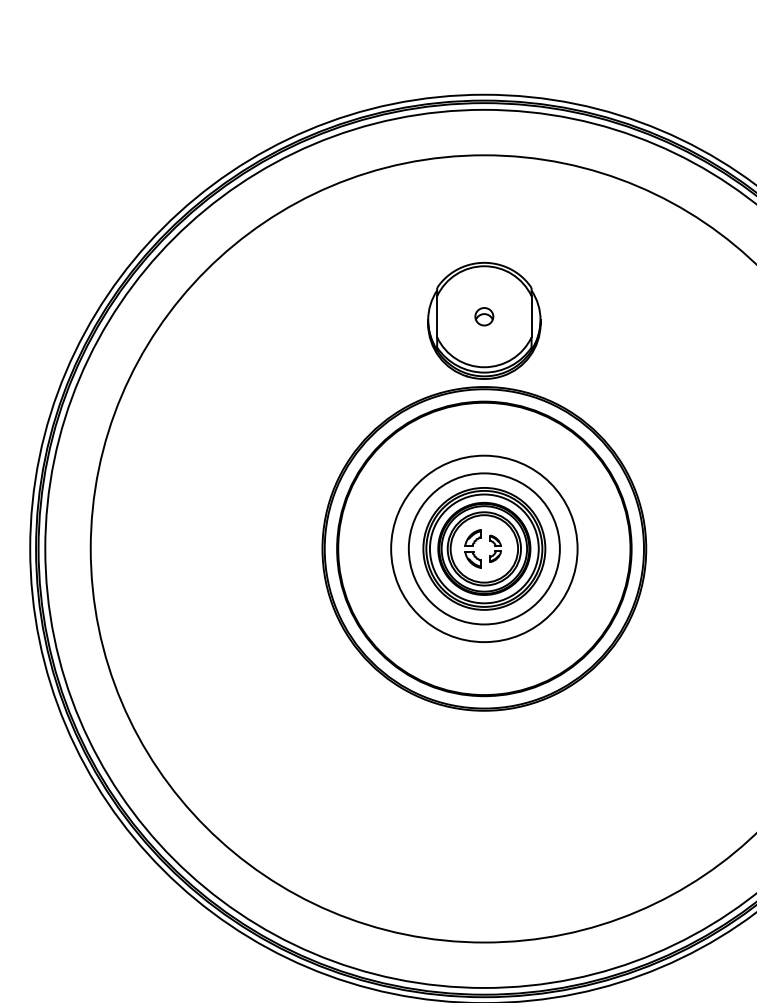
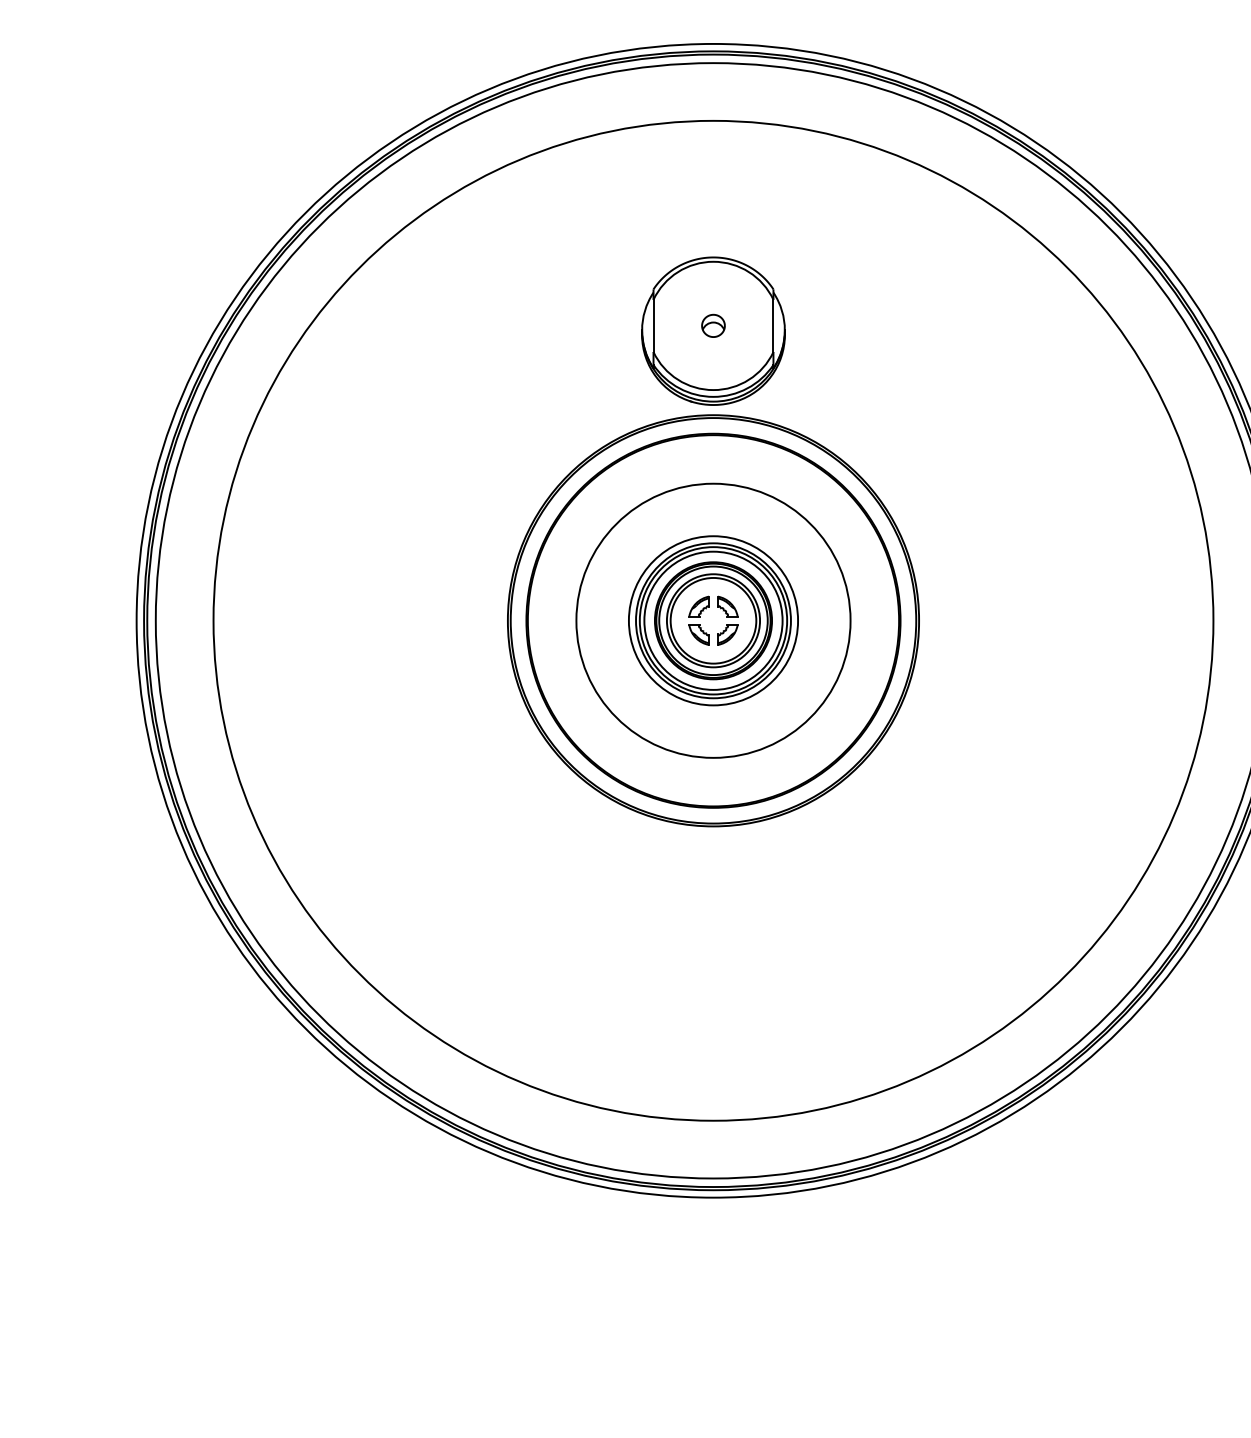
circle: (484, 548) -> (713, 620), size x0.71
circle: (484, 548) -> (713, 620), size x1.43
part: (495, 548) -> (727, 620), size x1.43

